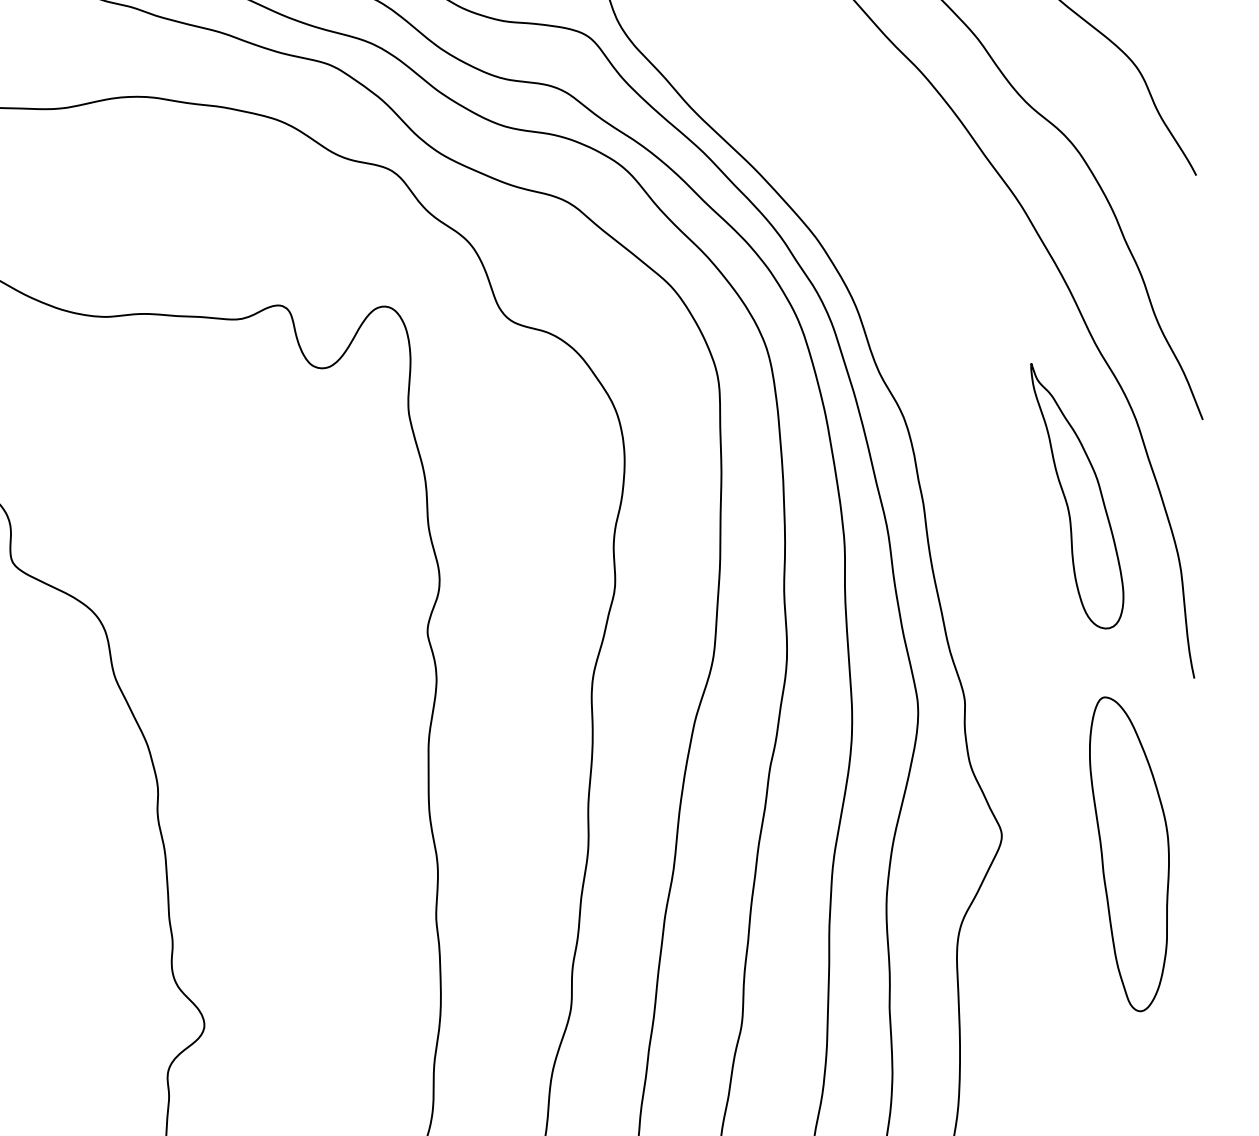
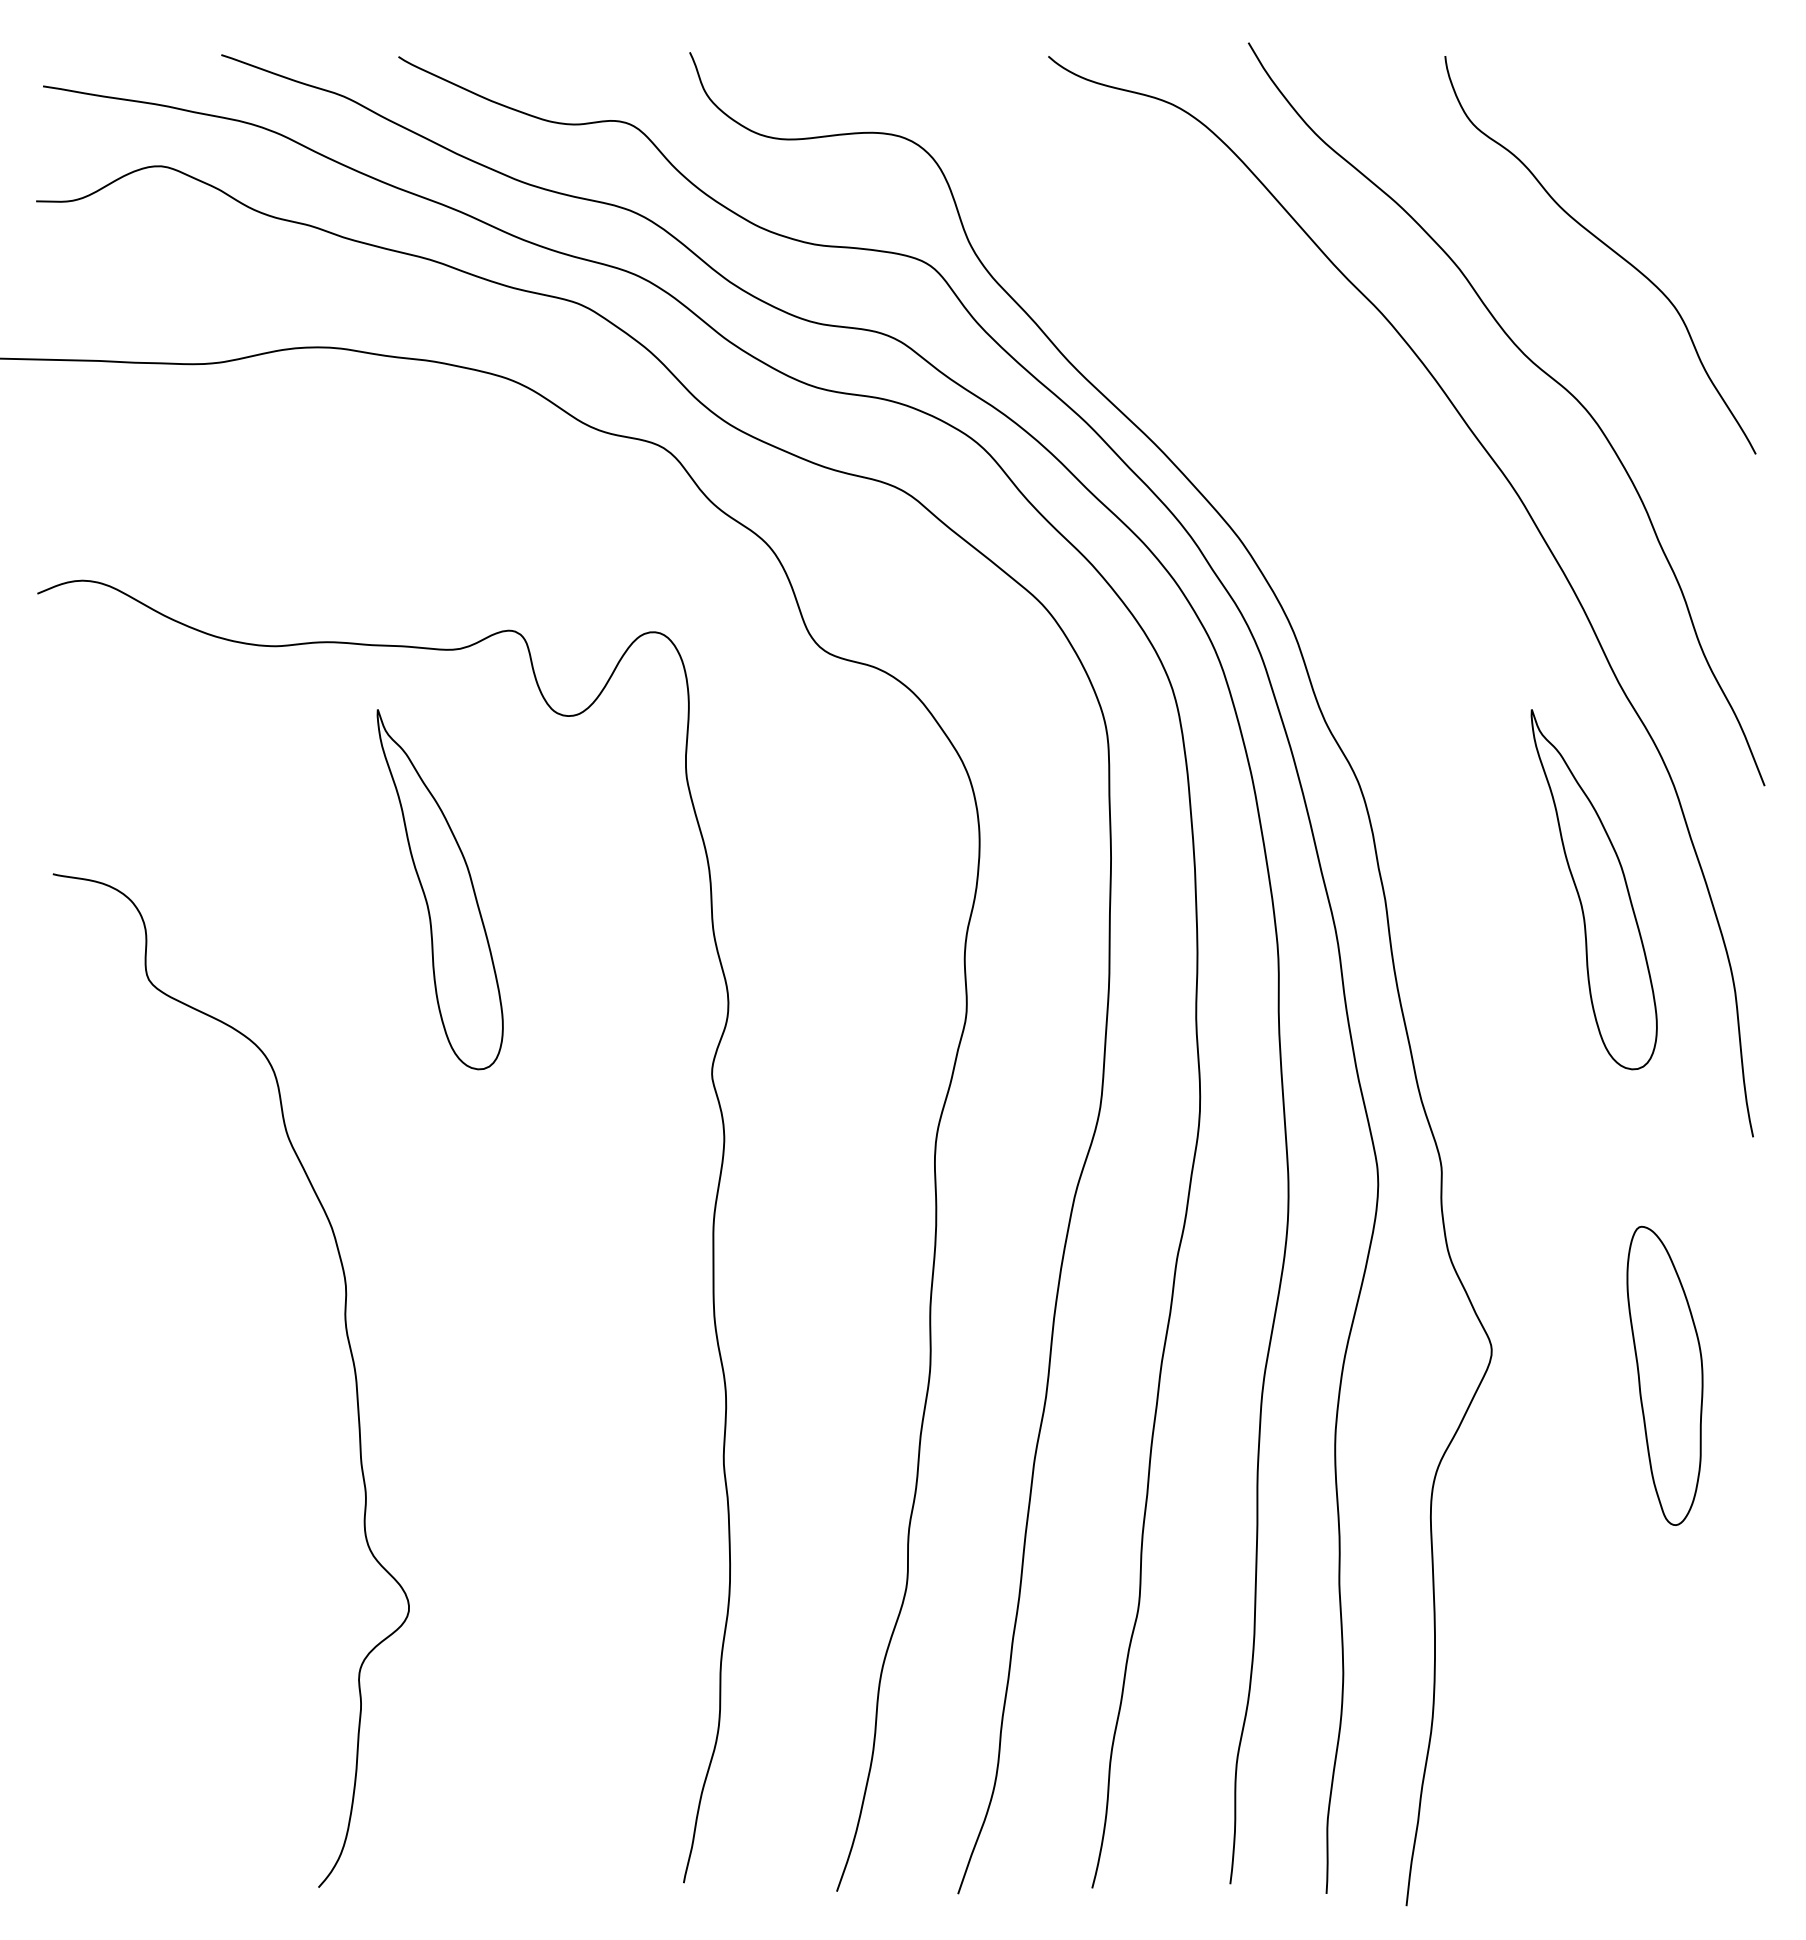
part: (226, 496) -> (439, 889), added
part: (1129, 854) -> (1664, 1375), size x0.7

